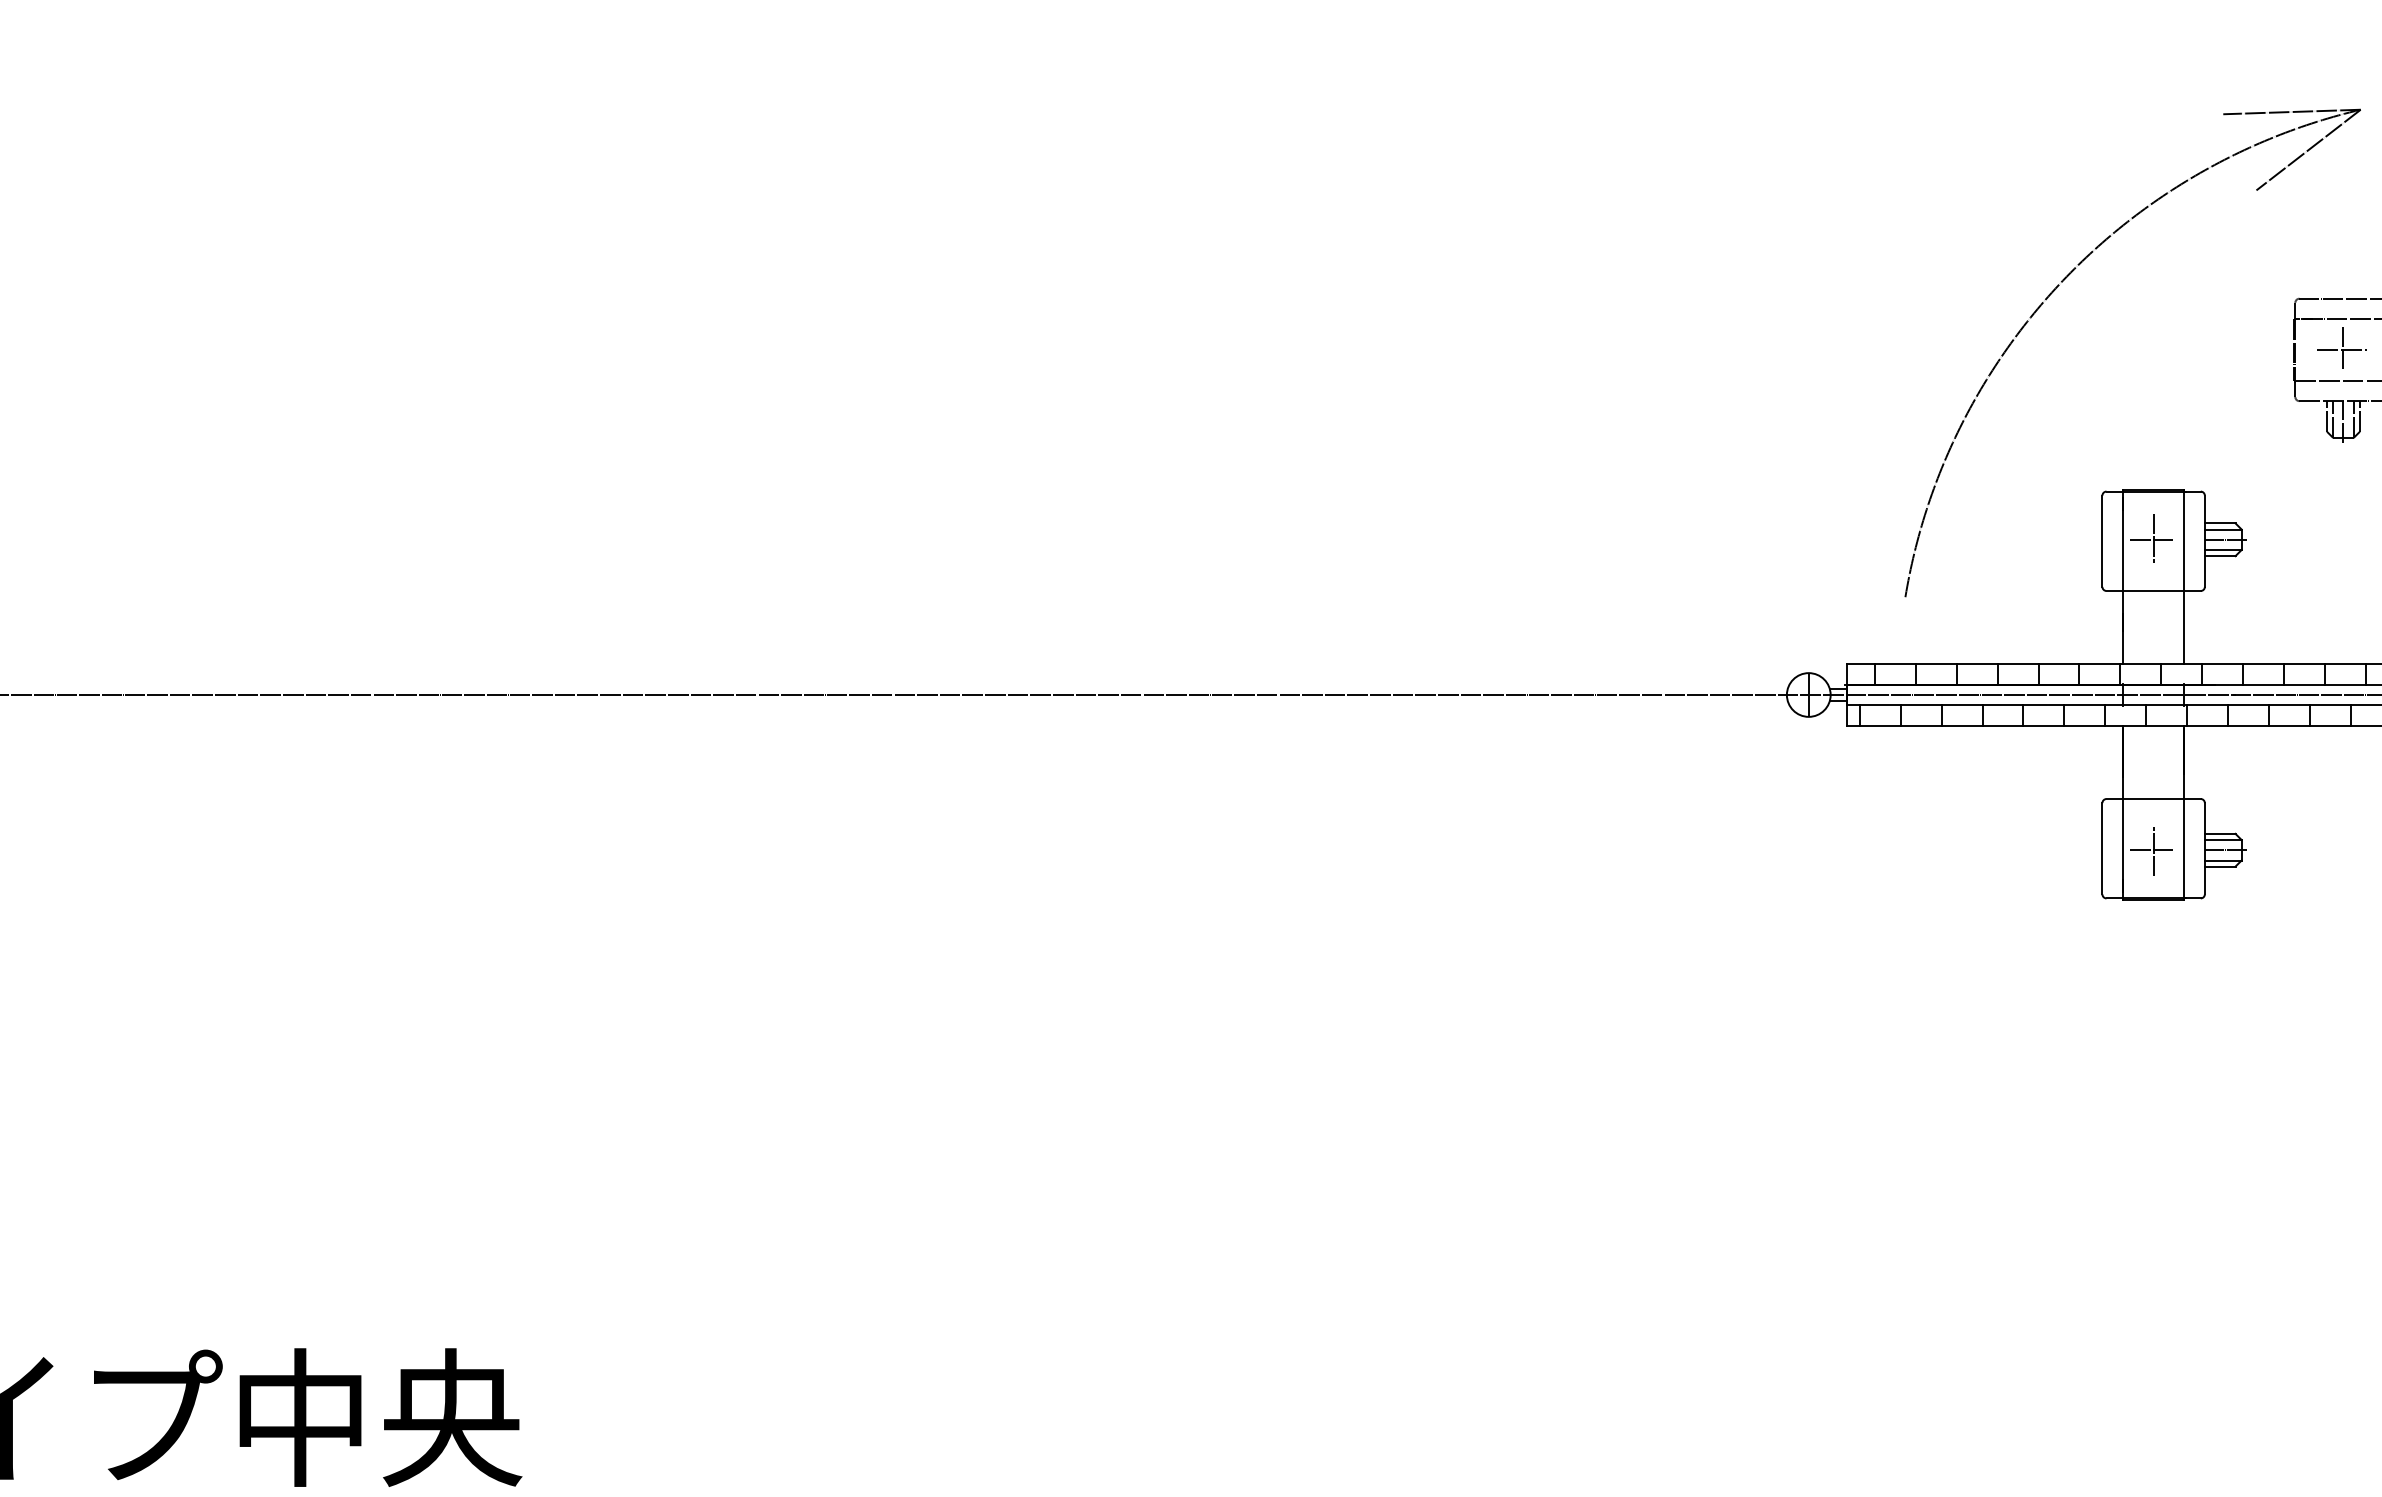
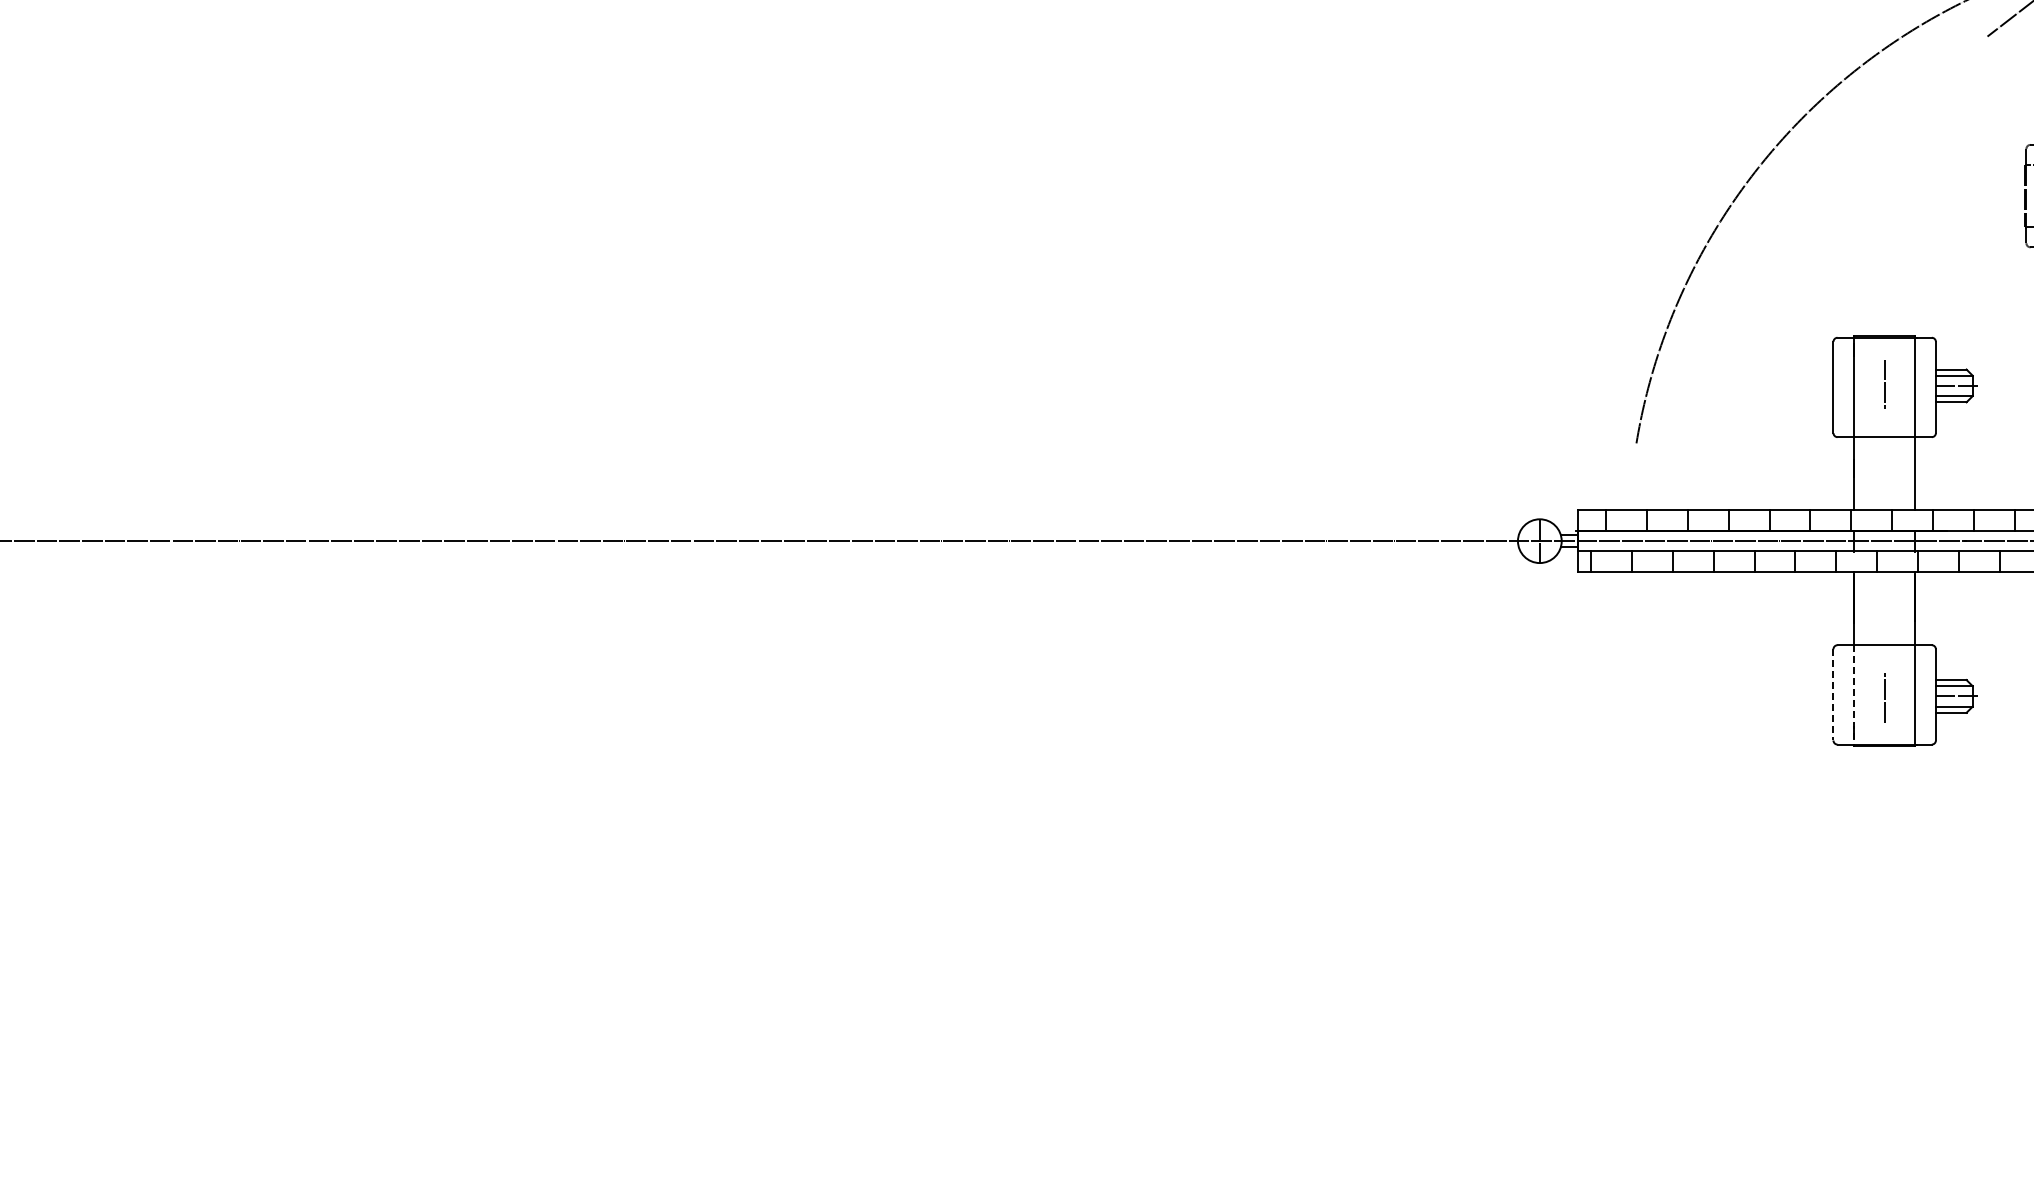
line: (2151, 539) -> (1882, 385), removed
line: (2102, 848) -> (1833, 694), solid -> dashed
line: (2122, 848) -> (1853, 694), solid -> dashed
line: (2151, 850) -> (1882, 696), removed

